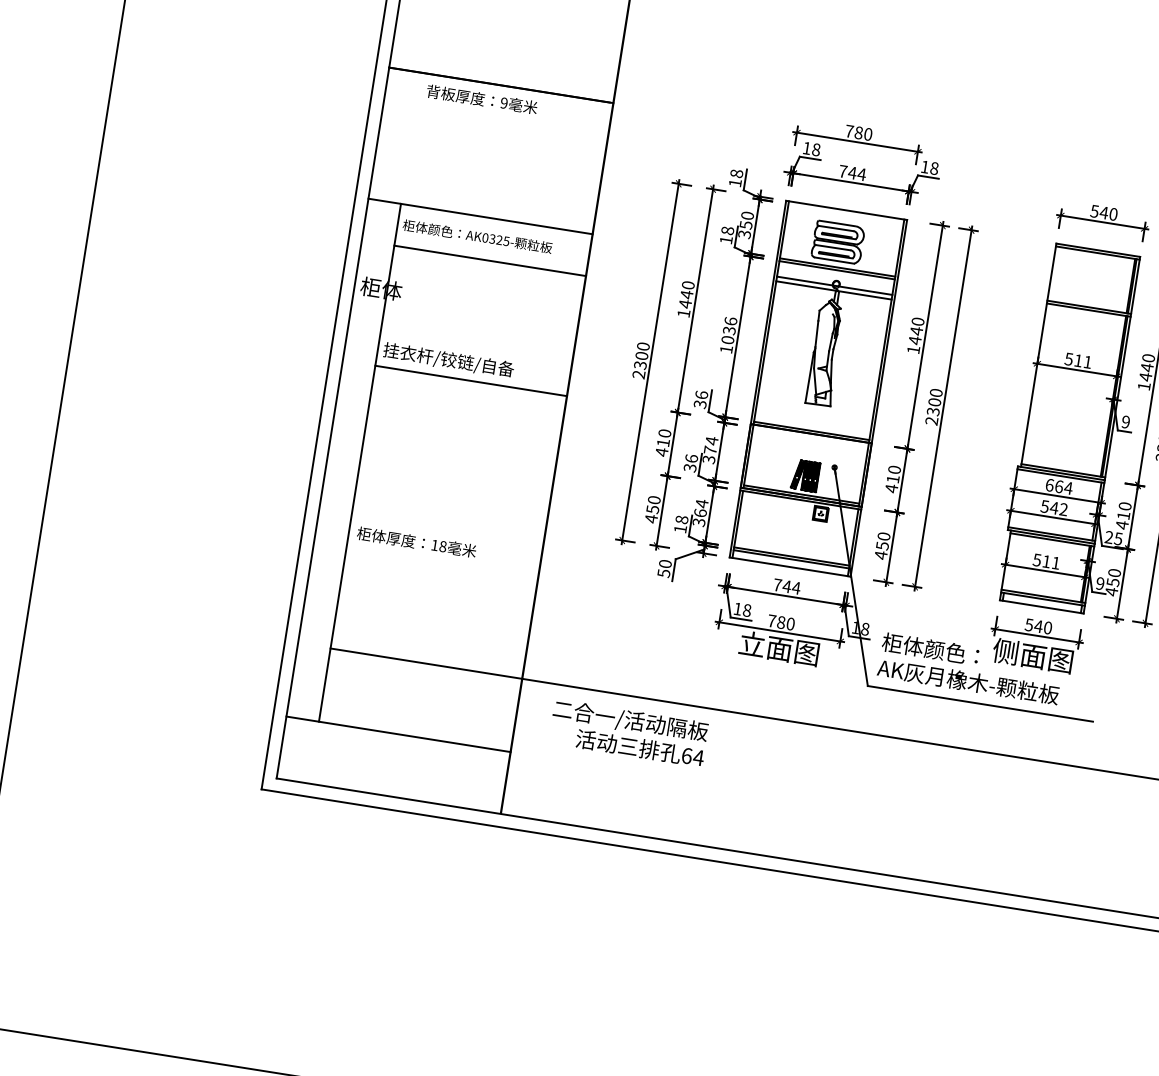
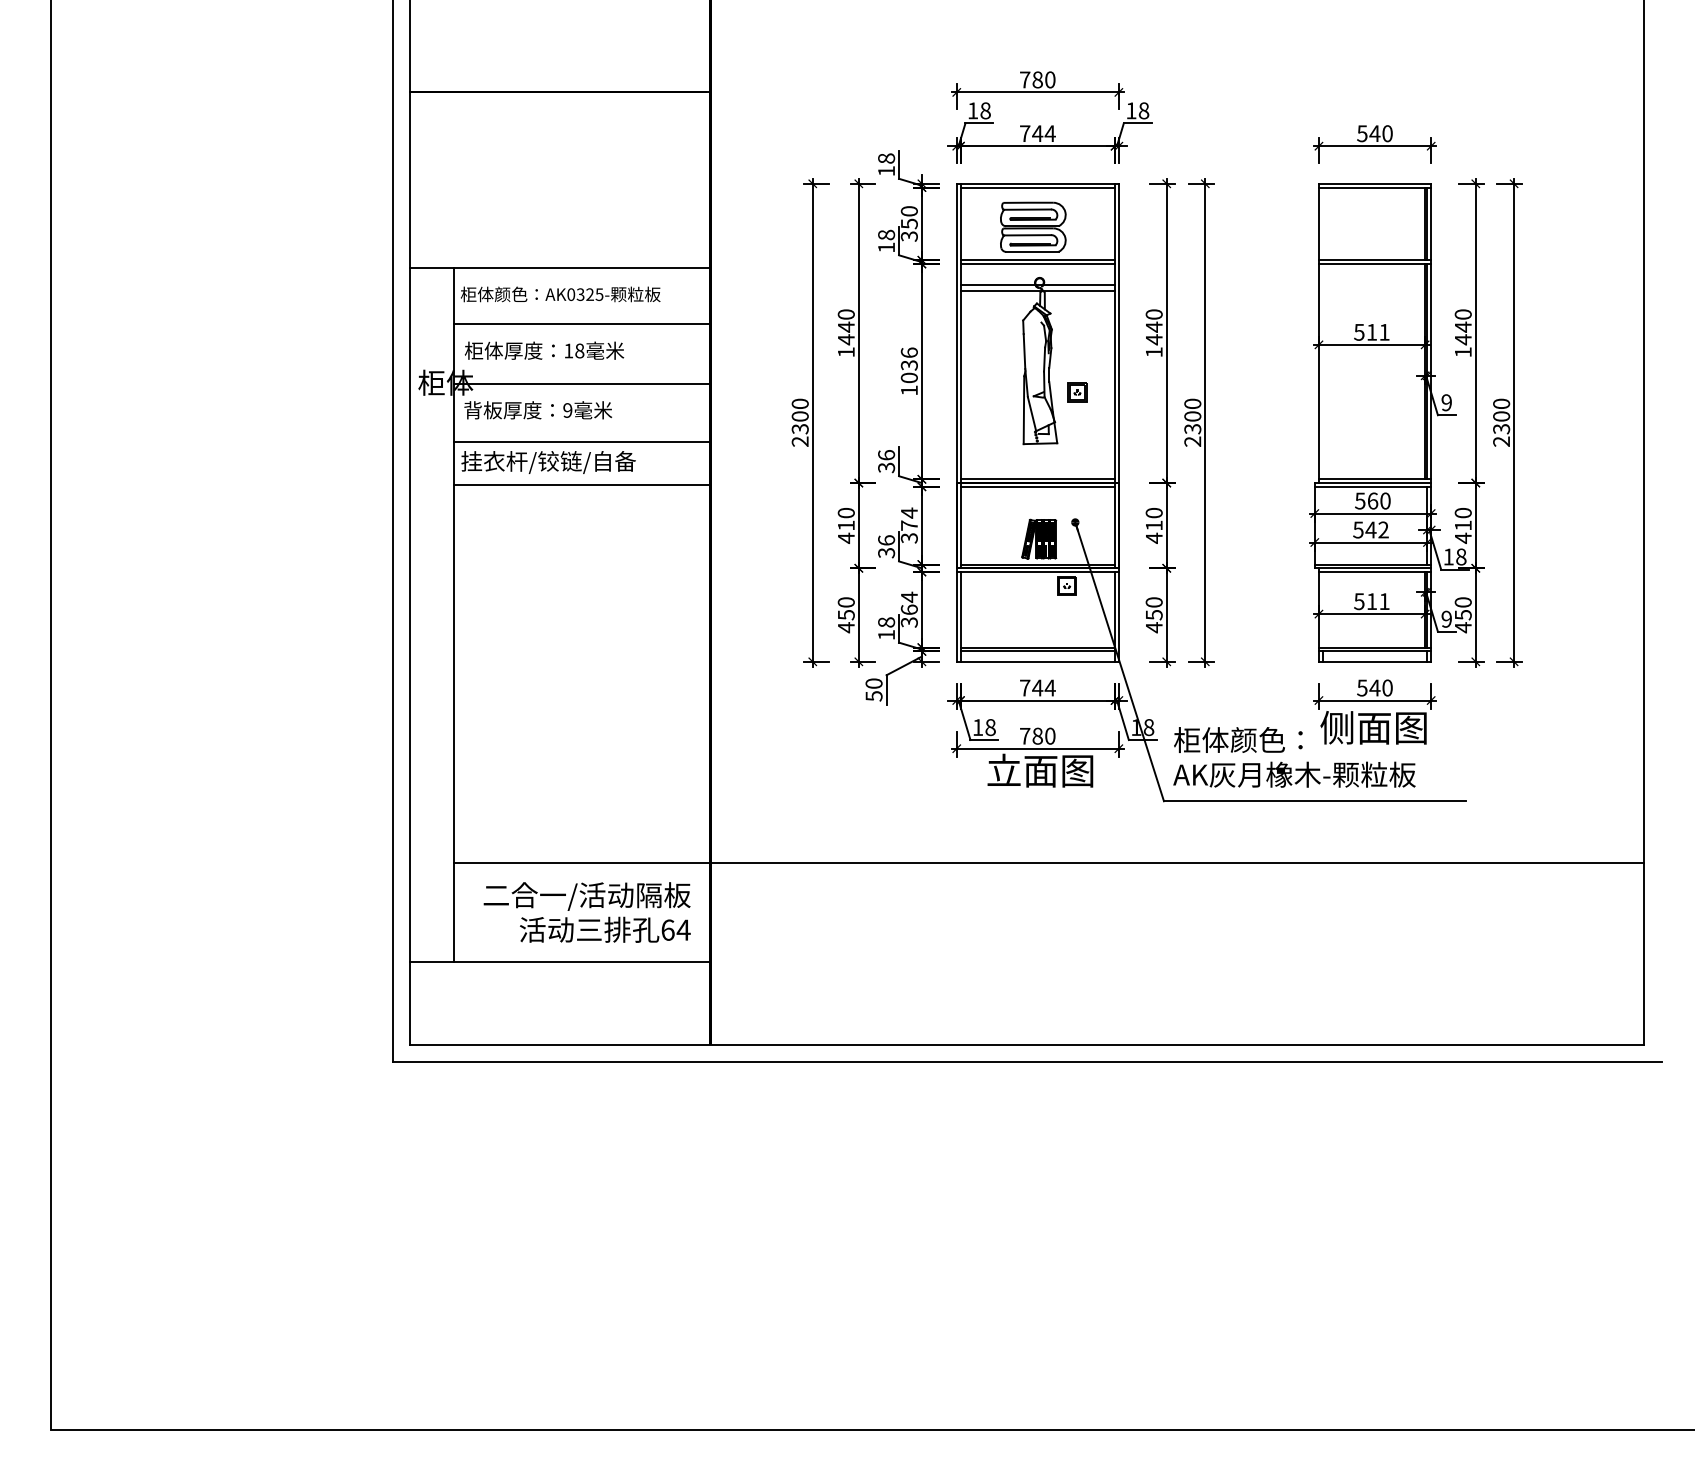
text: (482, 99) -> (538, 410), moved
line: (845, 213) -> (1037, 187), added
line: (482, 305) -> (581, 383), added
line: (475, 349) -> (581, 442), added
part: (851, 370) -> (1077, 392), added
line: (810, 436) -> (1037, 486), added
text: (1059, 486) -> (1373, 500), 664 -> 560
text: (1113, 537) -> (1454, 556), 25 -> 18
text: (416, 542) -> (544, 350), moved
text: (628, 733) -> (586, 912), moved

